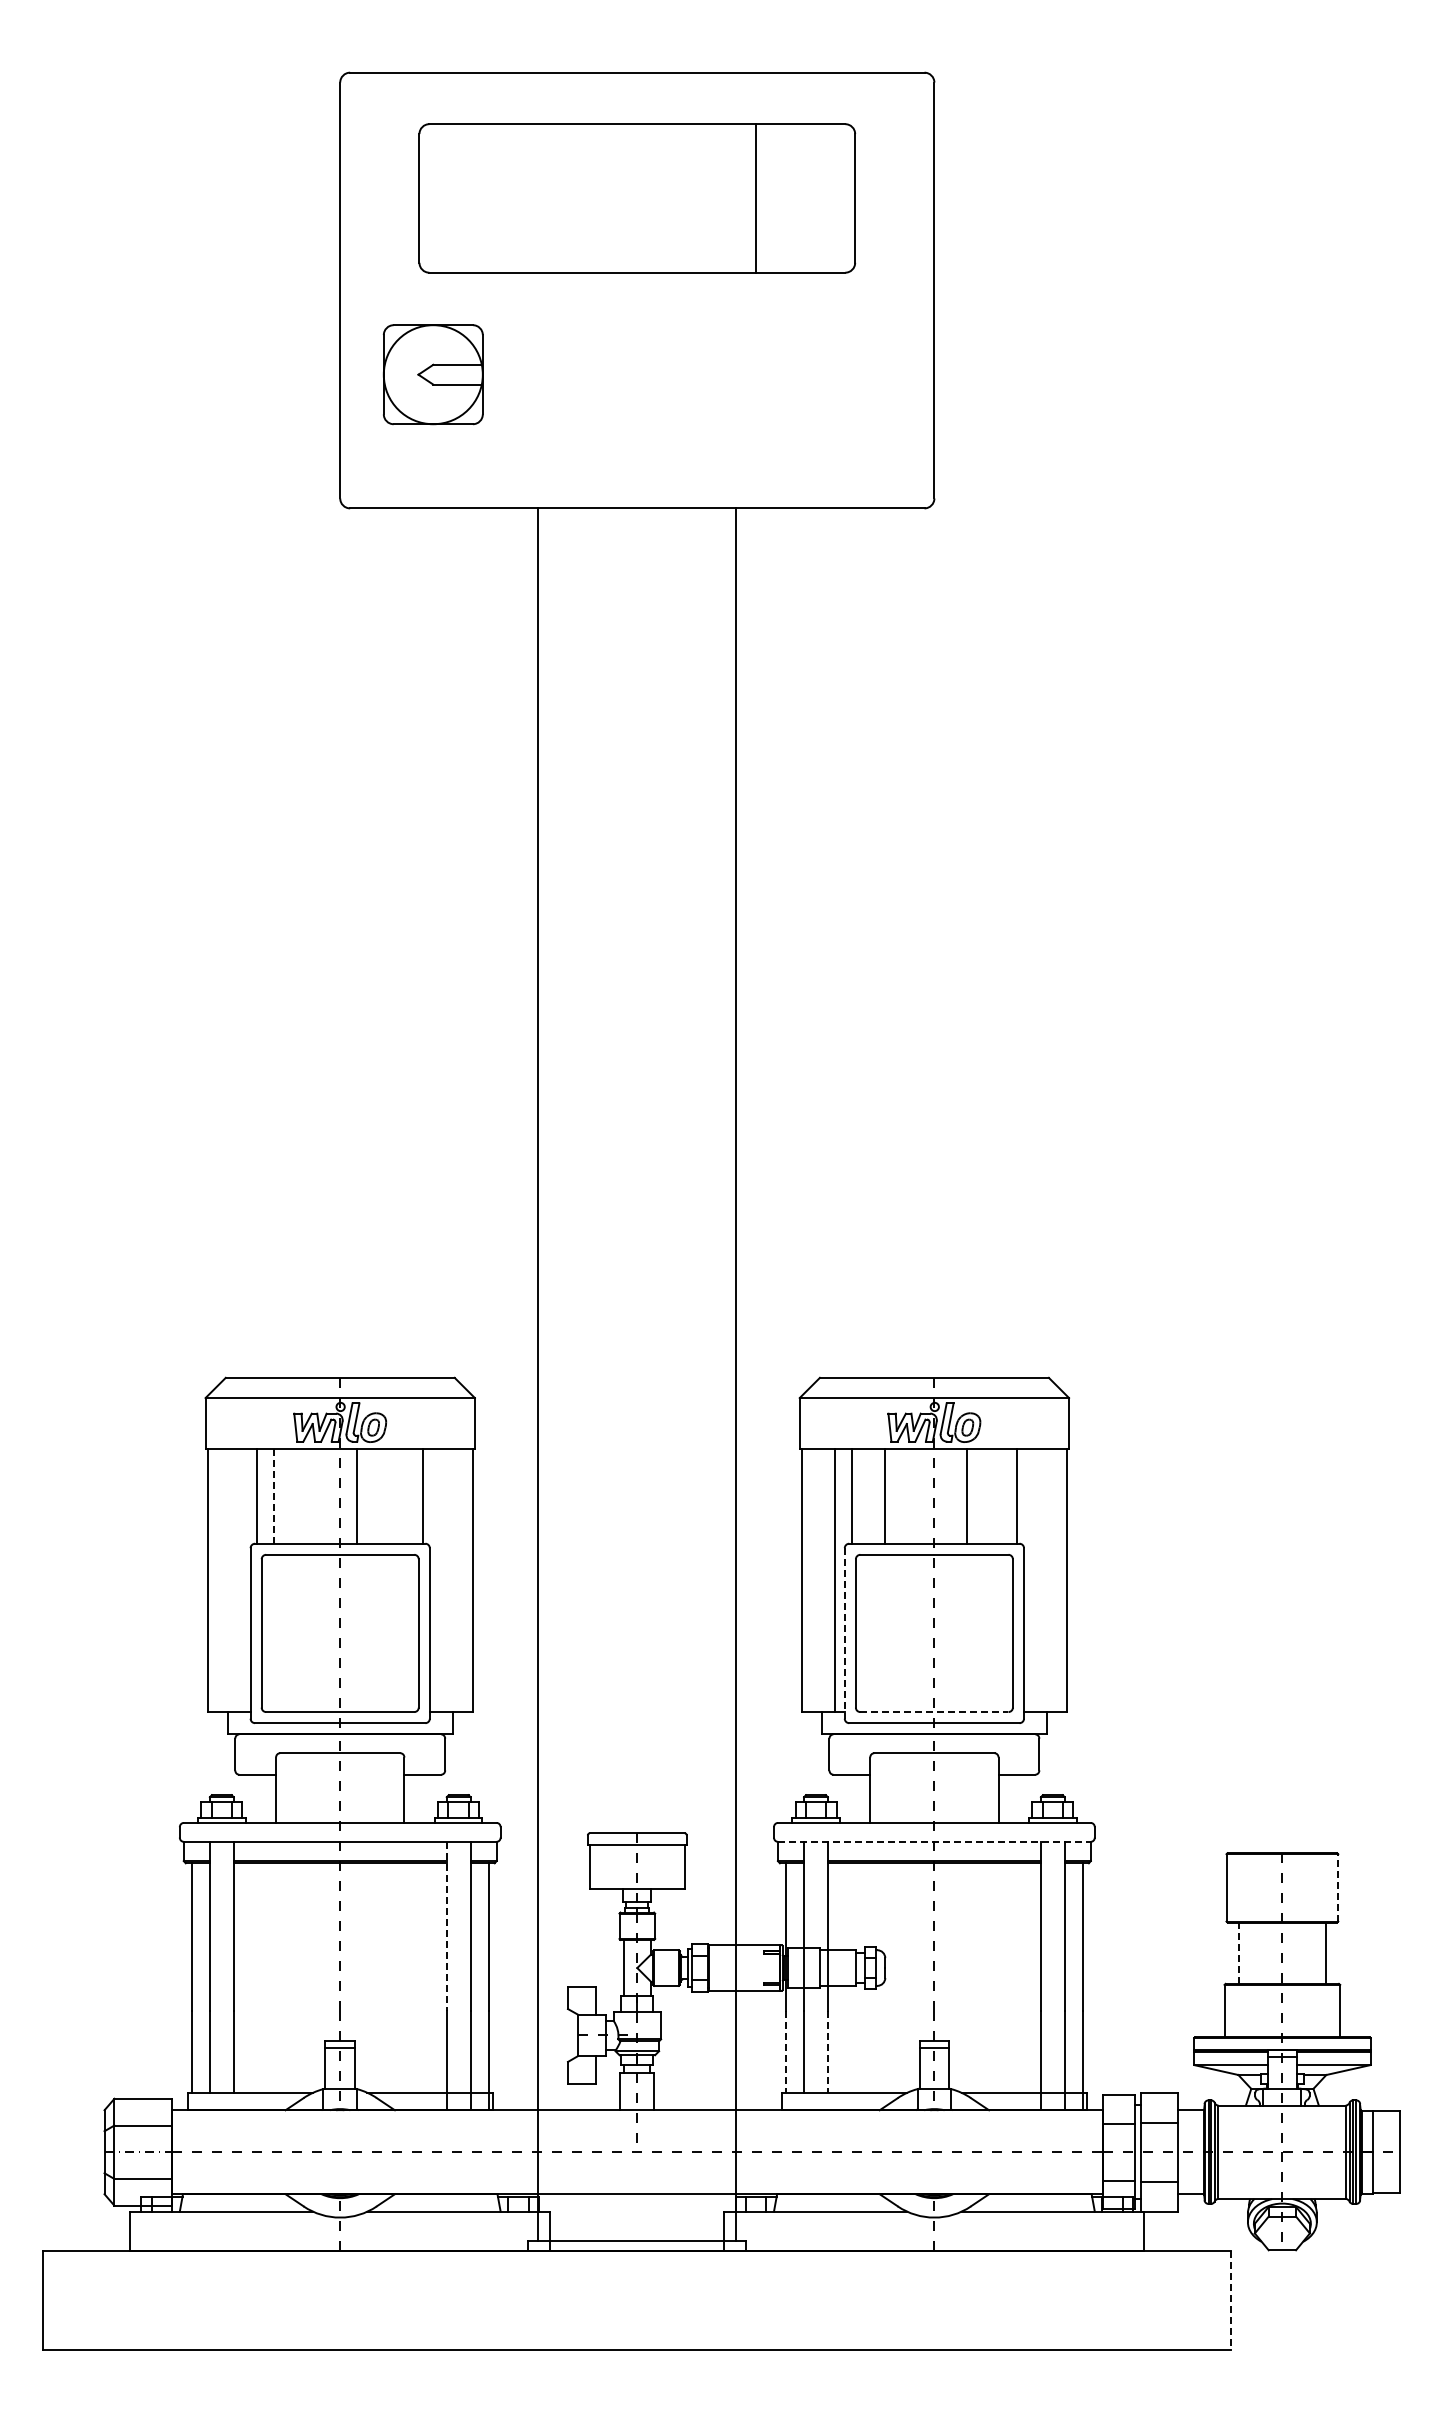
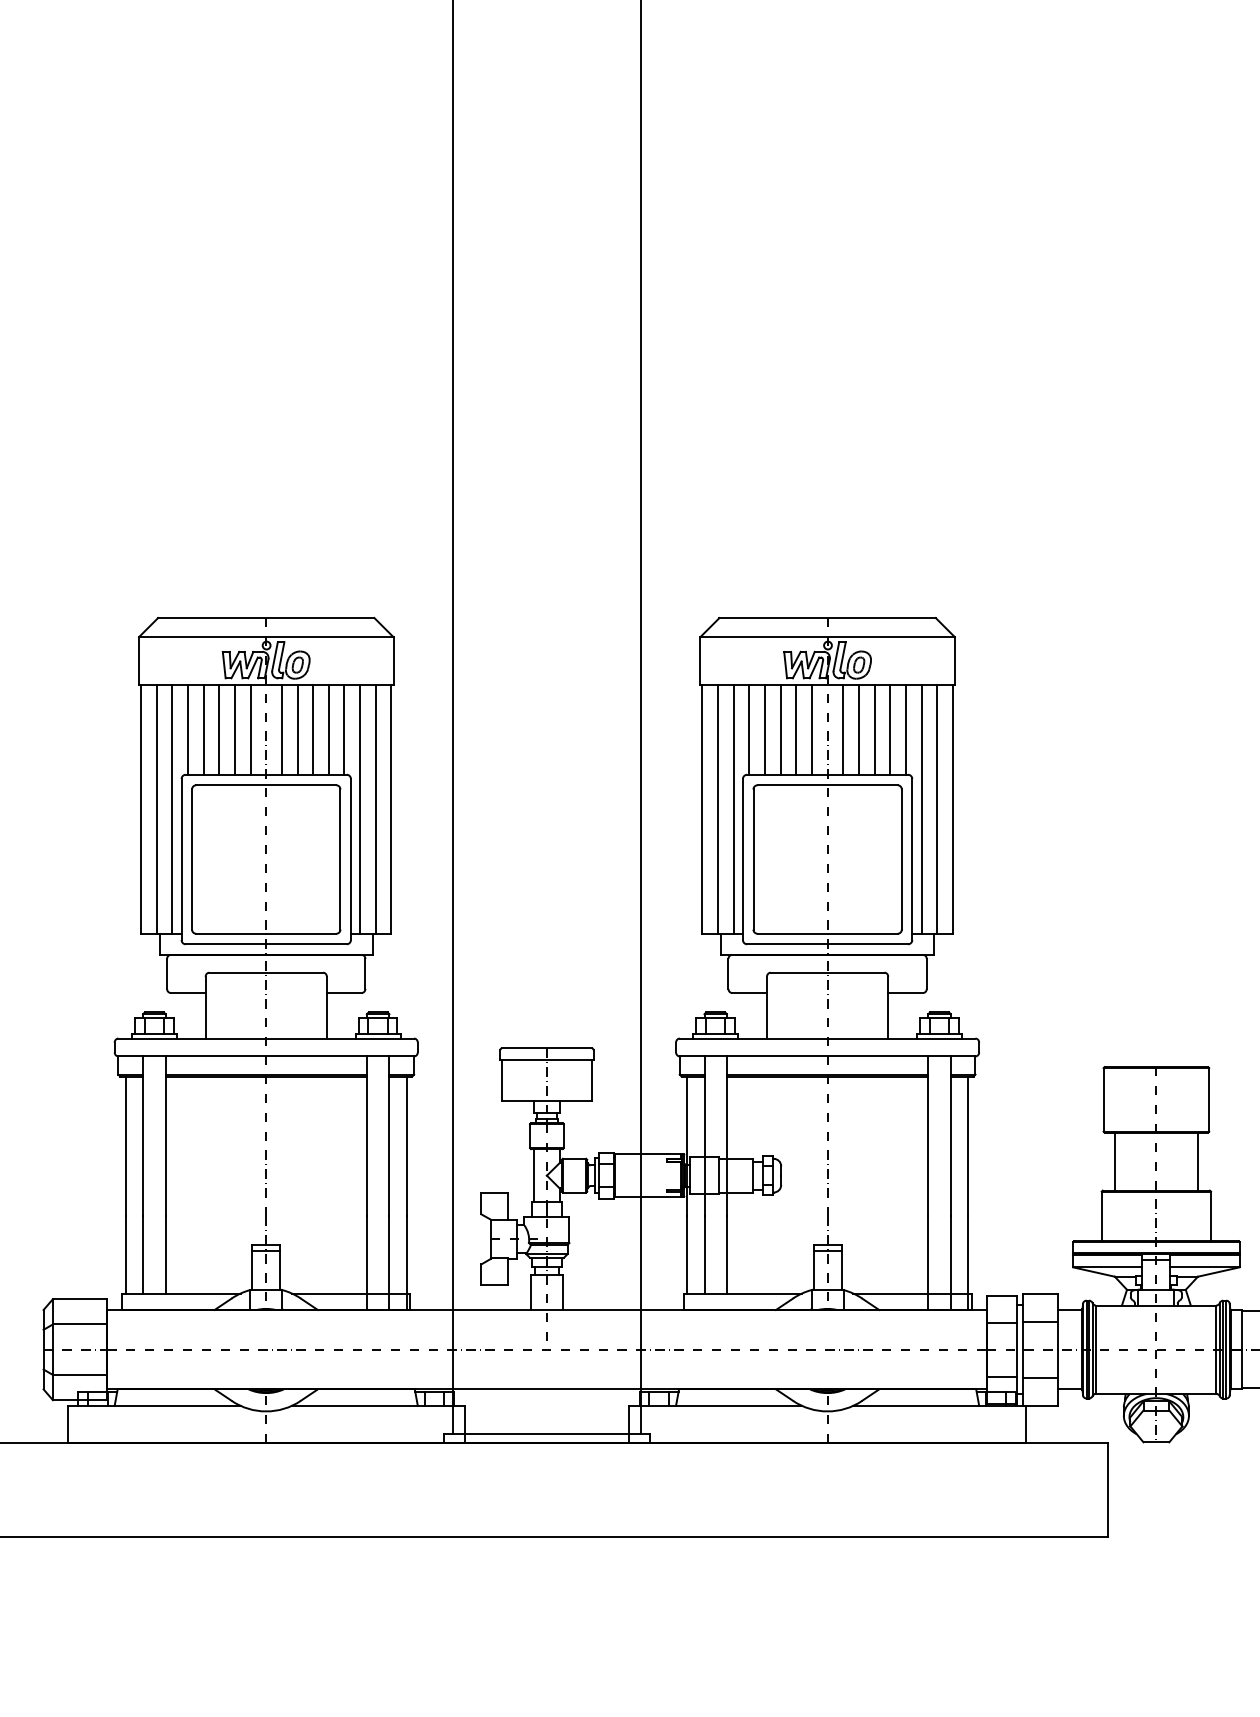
line: (274, 1496) -> (204, 730), dashed -> solid
line: (290, 1496) -> (219, 730), added
line: (307, 1496) -> (235, 730), added
line: (323, 1496) -> (250, 730), added
line: (373, 1496) -> (297, 730), added
line: (389, 1496) -> (312, 730), added
line: (406, 1496) -> (328, 730), added
line: (868, 1496) -> (765, 730), added
line: (901, 1496) -> (796, 730), added
line: (917, 1496) -> (811, 730), added
line: (951, 1496) -> (843, 730), added
line: (984, 1496) -> (874, 730), added
line: (1000, 1496) -> (890, 730), added
line: (224, 1580) -> (156, 809), added
line: (240, 1580) -> (172, 809), added
line: (439, 1580) -> (360, 809), added
line: (456, 1580) -> (376, 809), added
line: (818, 1580) -> (718, 809), added
line: (1033, 1580) -> (921, 809), added
line: (1050, 1580) -> (937, 809), added
line: (844, 1633) -> (742, 859), dashed -> solid
line: (934, 1712) -> (827, 934), dashed -> solid
line: (934, 1841) -> (827, 1056), dashed -> solid
line: (1338, 1887) -> (1209, 1099), dashed -> solid
line: (446, 1926) -> (366, 1136), dashed -> solid
line: (1238, 1953) -> (1114, 1161), dashed -> solid
line: (785, 2052) -> (686, 1255), dashed -> solid
line: (827, 2052) -> (726, 1255), dashed -> solid
line: (1231, 2300) -> (1108, 1489), dashed -> solid

